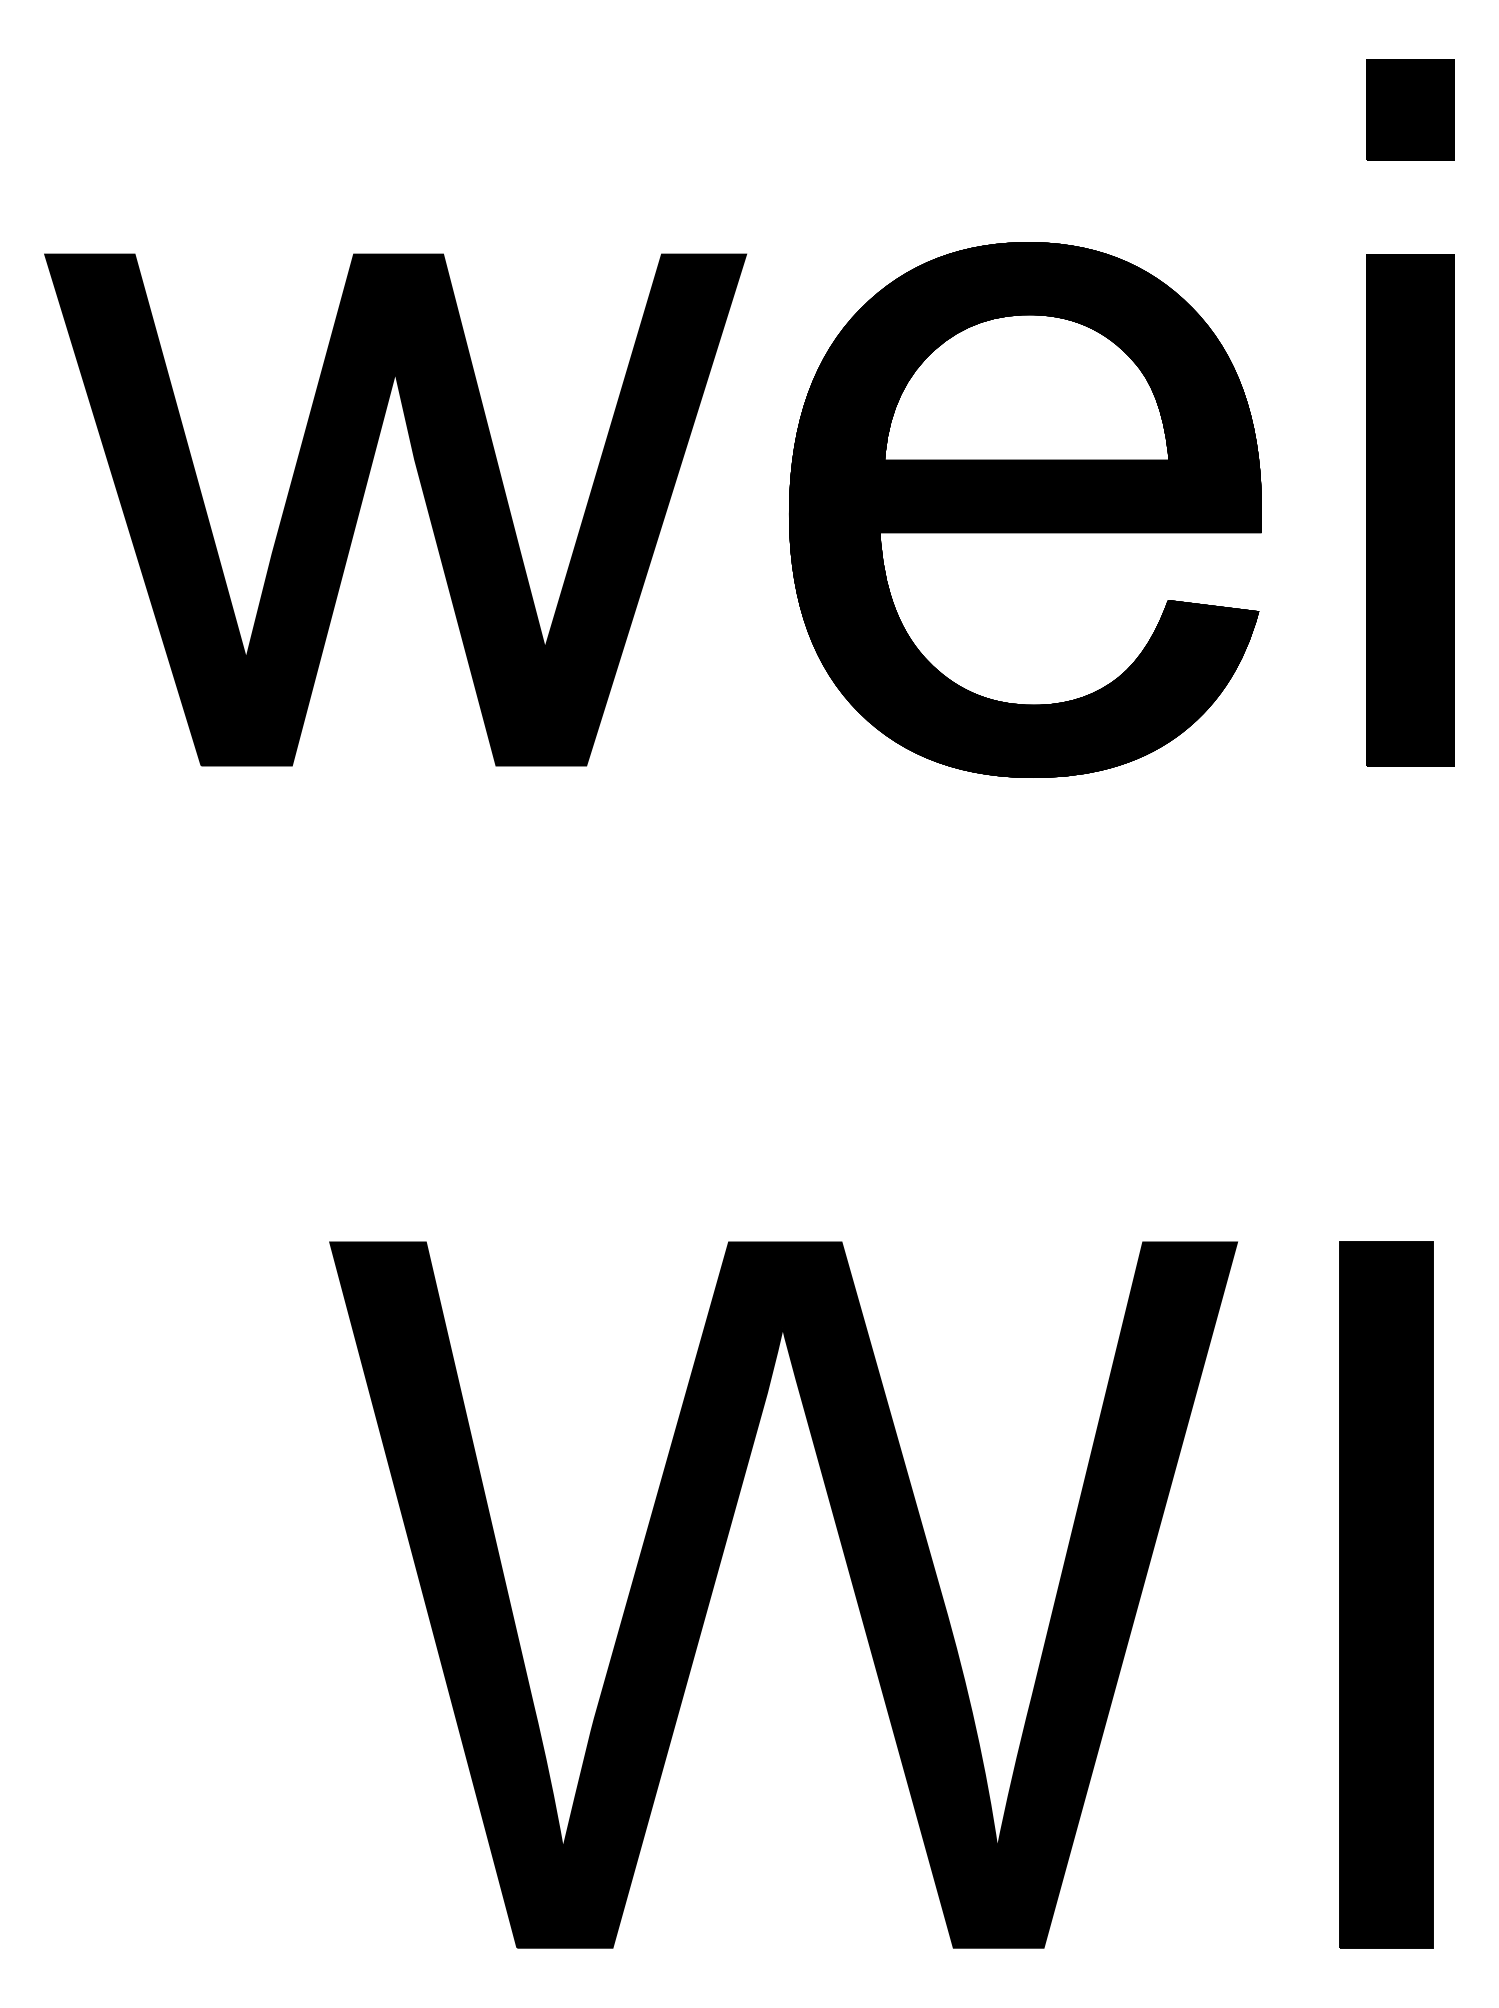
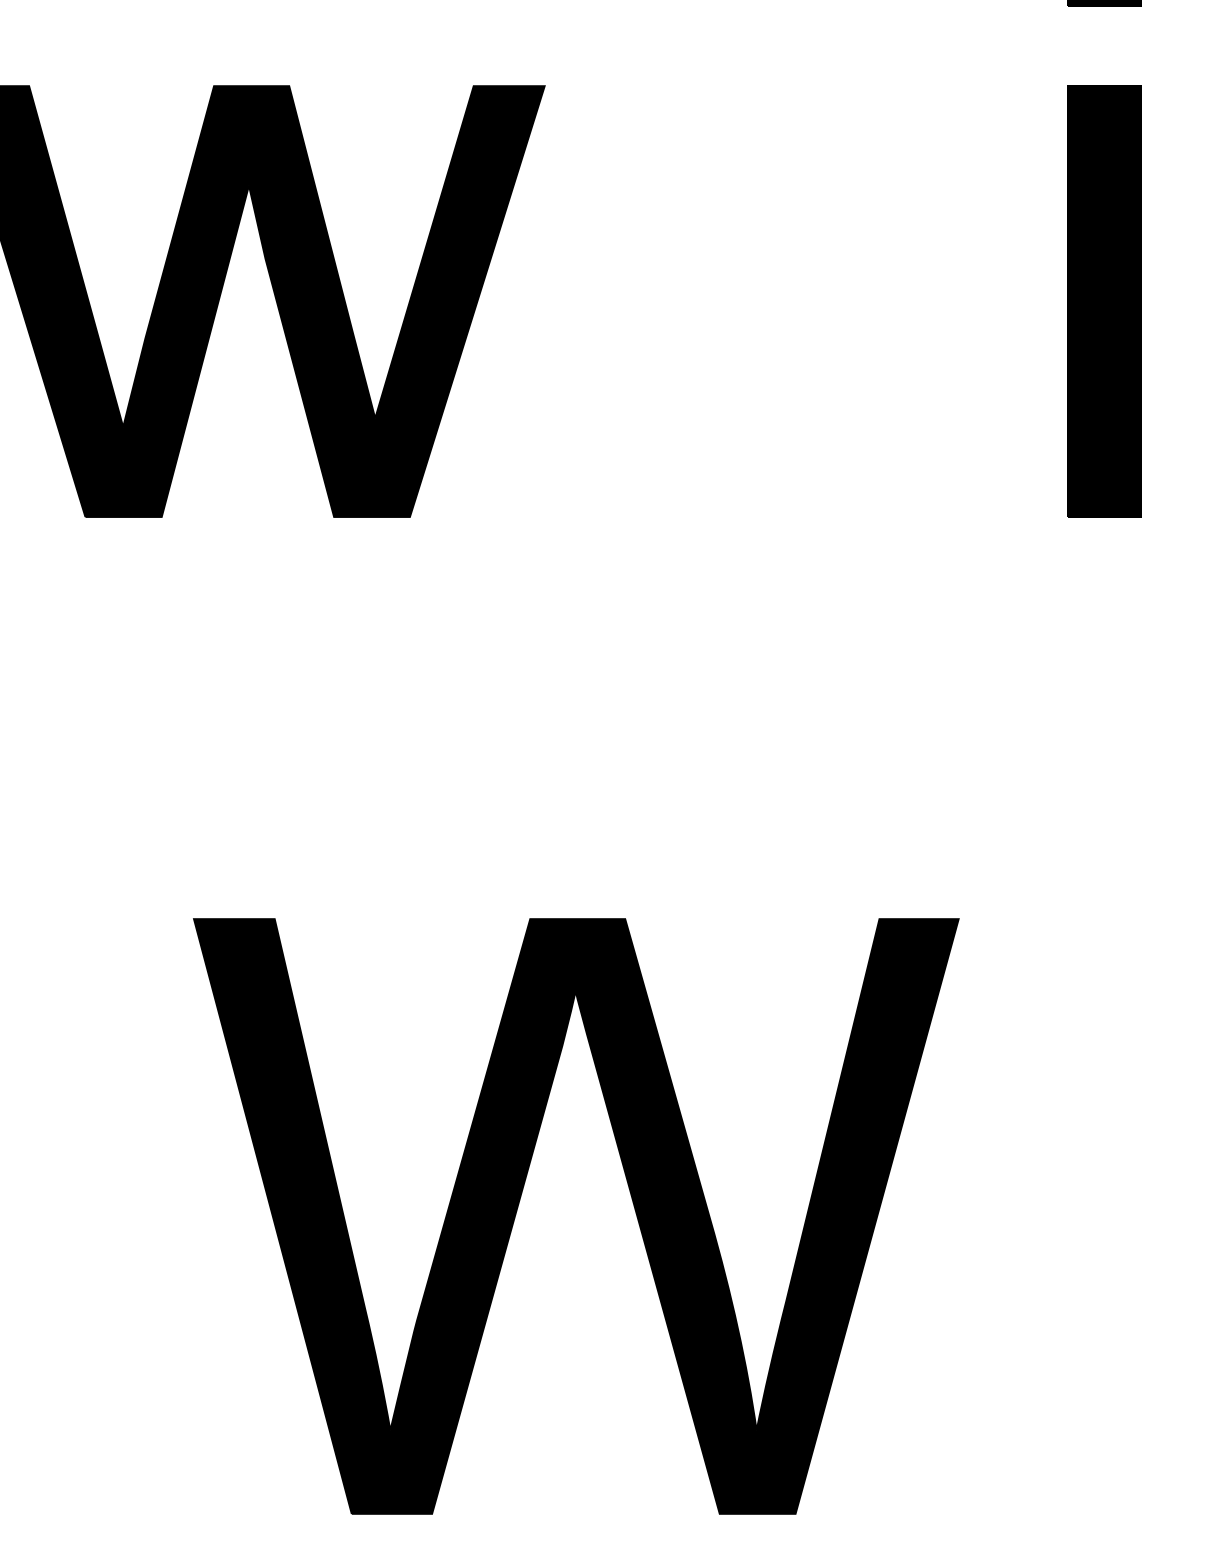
part: (1025, 509) -> (780, 301), removed
part: (1386, 1594) -> (1084, 1215), removed

